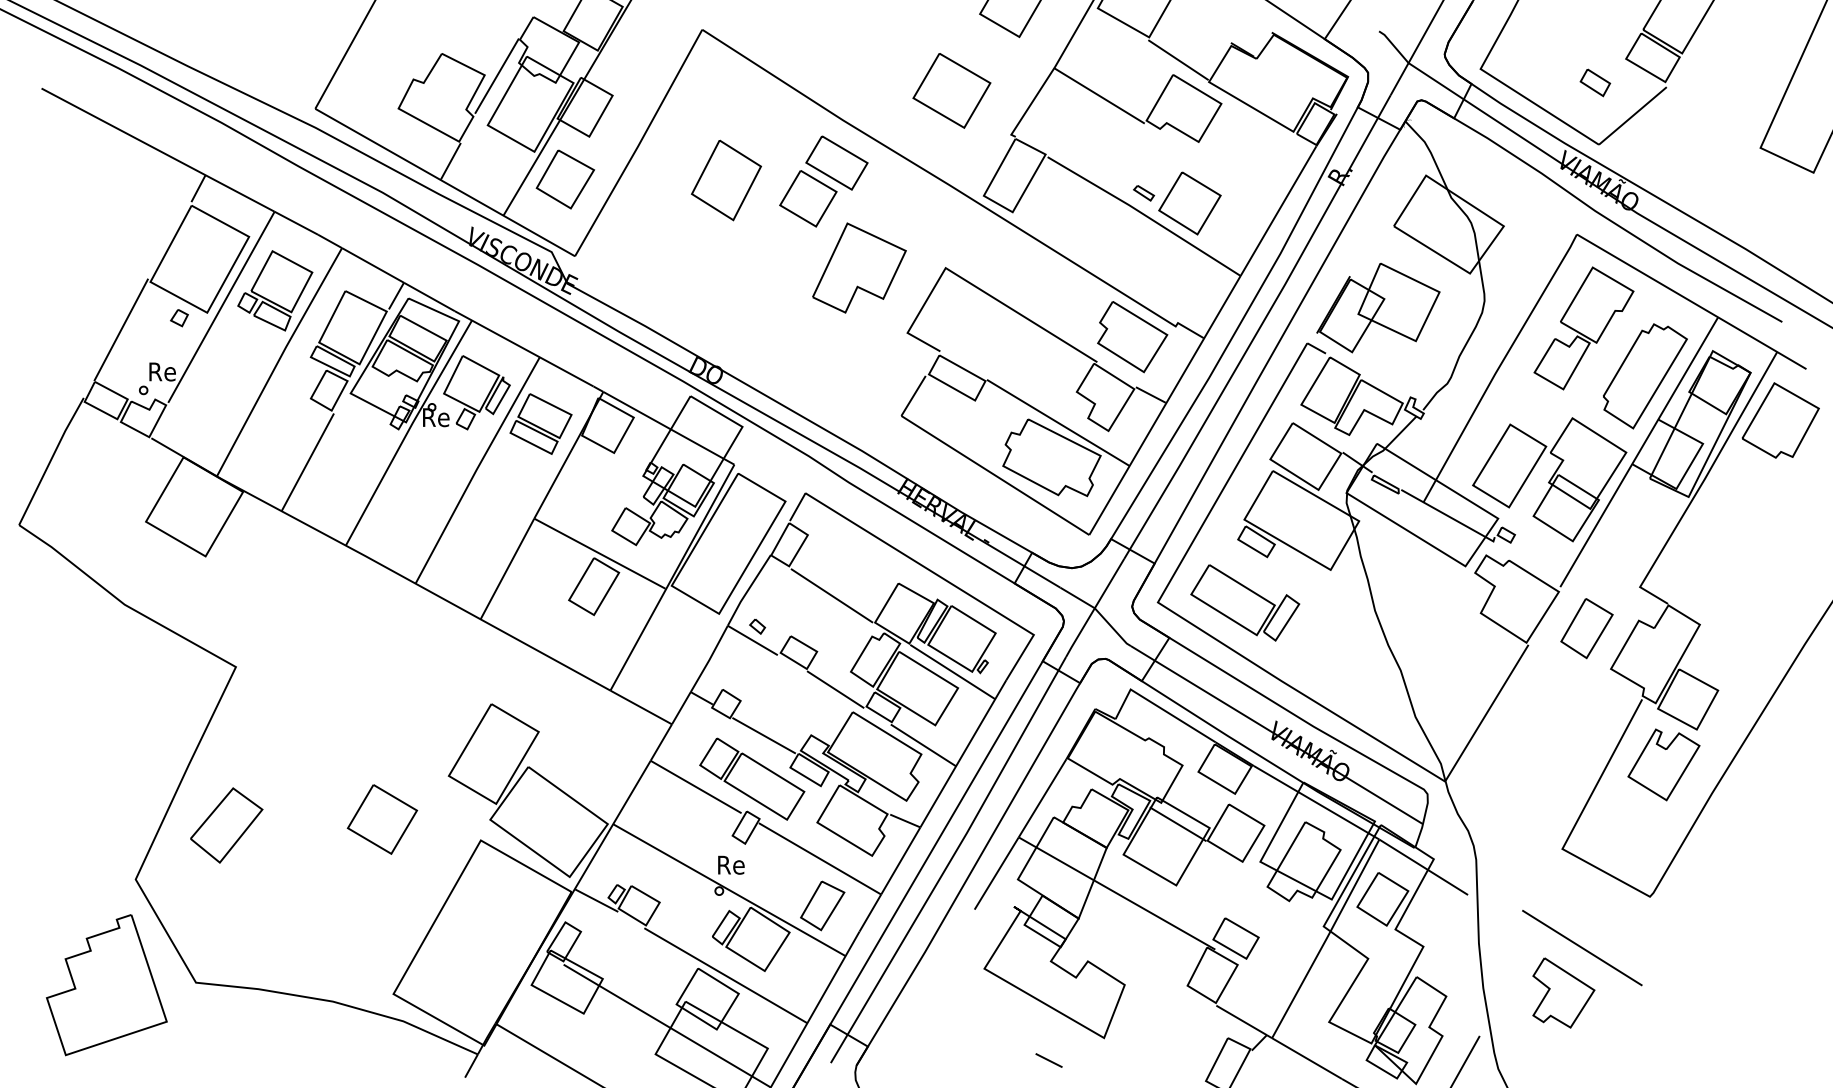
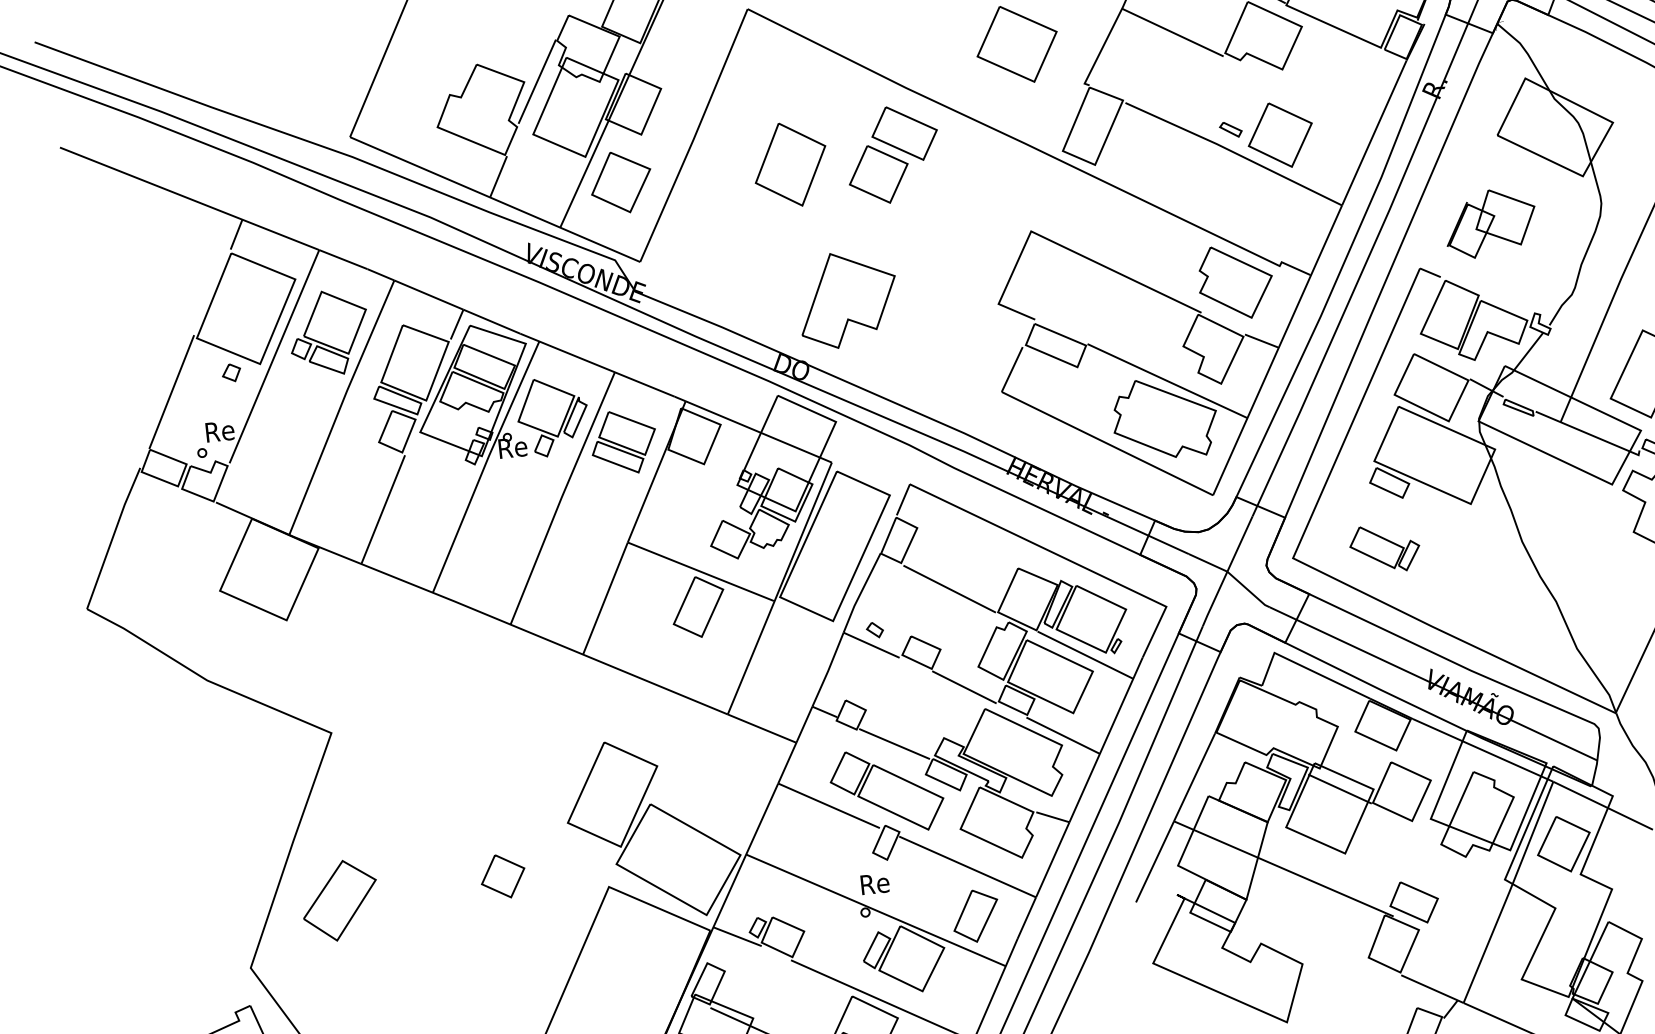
part: (859, 267) -> (847, 298), moved
part: (1378, 307) -> (1490, 222), size x0.7
part: (1245, 602) -> (1385, 548), size x0.6
part: (382, 819) -> (503, 876), size x0.6

